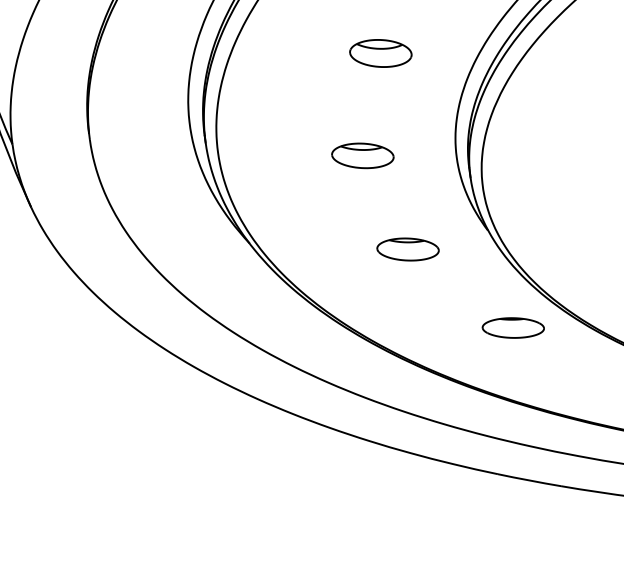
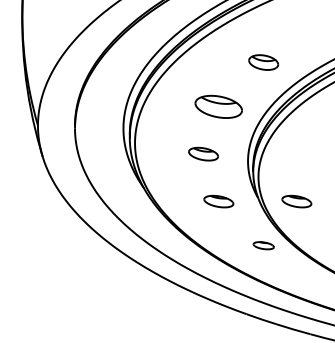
part: (380, 53) -> (218, 106), size x1.6
part: (568, 227) -> (296, 201), added
part: (512, 327) -> (263, 245), size x0.7

